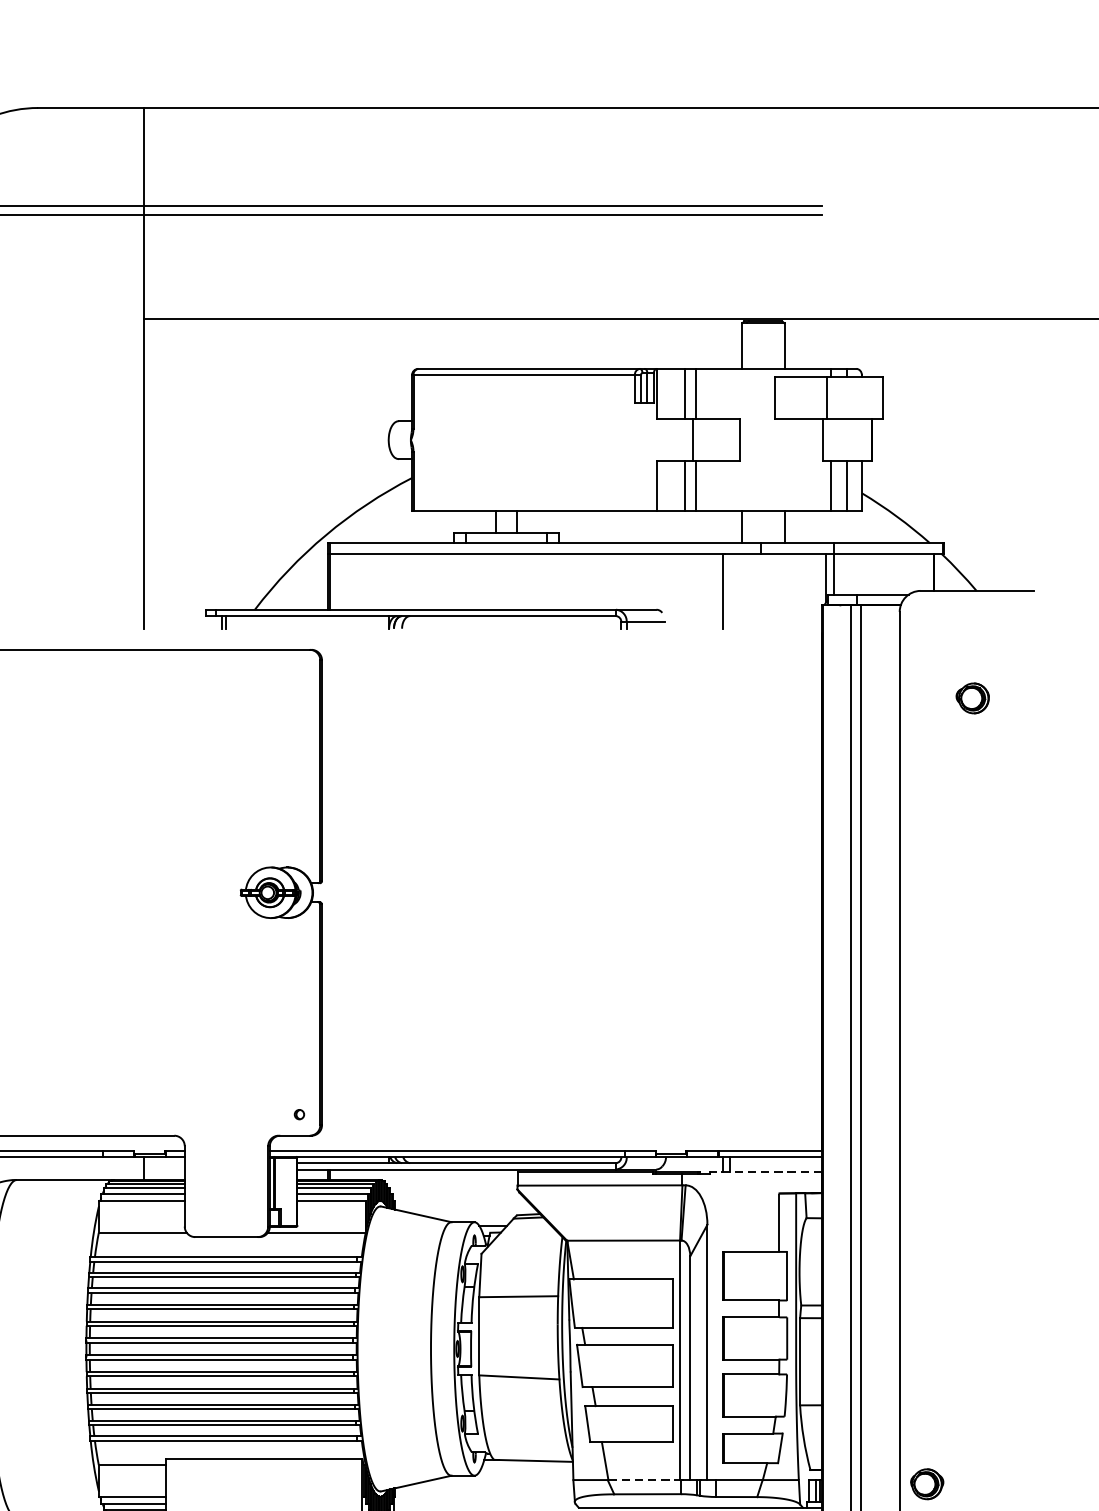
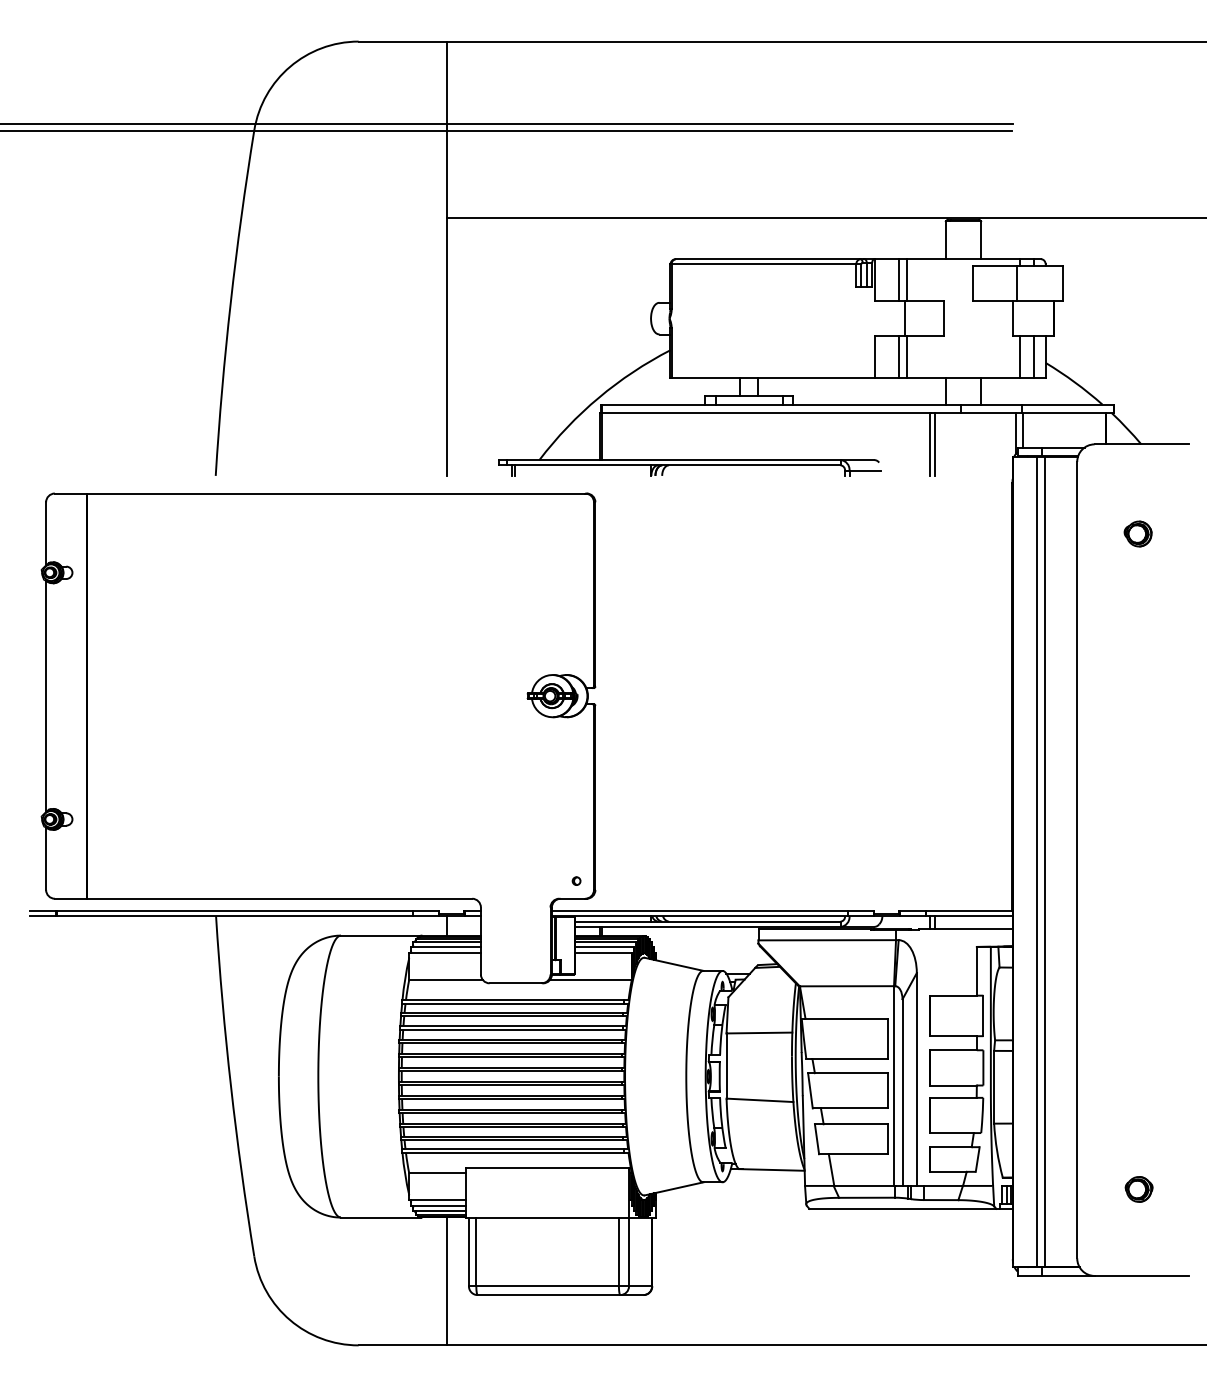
line: (729, 591) -> (935, 444), added
line: (765, 1171) -> (965, 928), dashed -> solid
line: (644, 1479) -> (864, 1185), dashed -> solid
part: (926, 1484) -> (1138, 1189), moved

